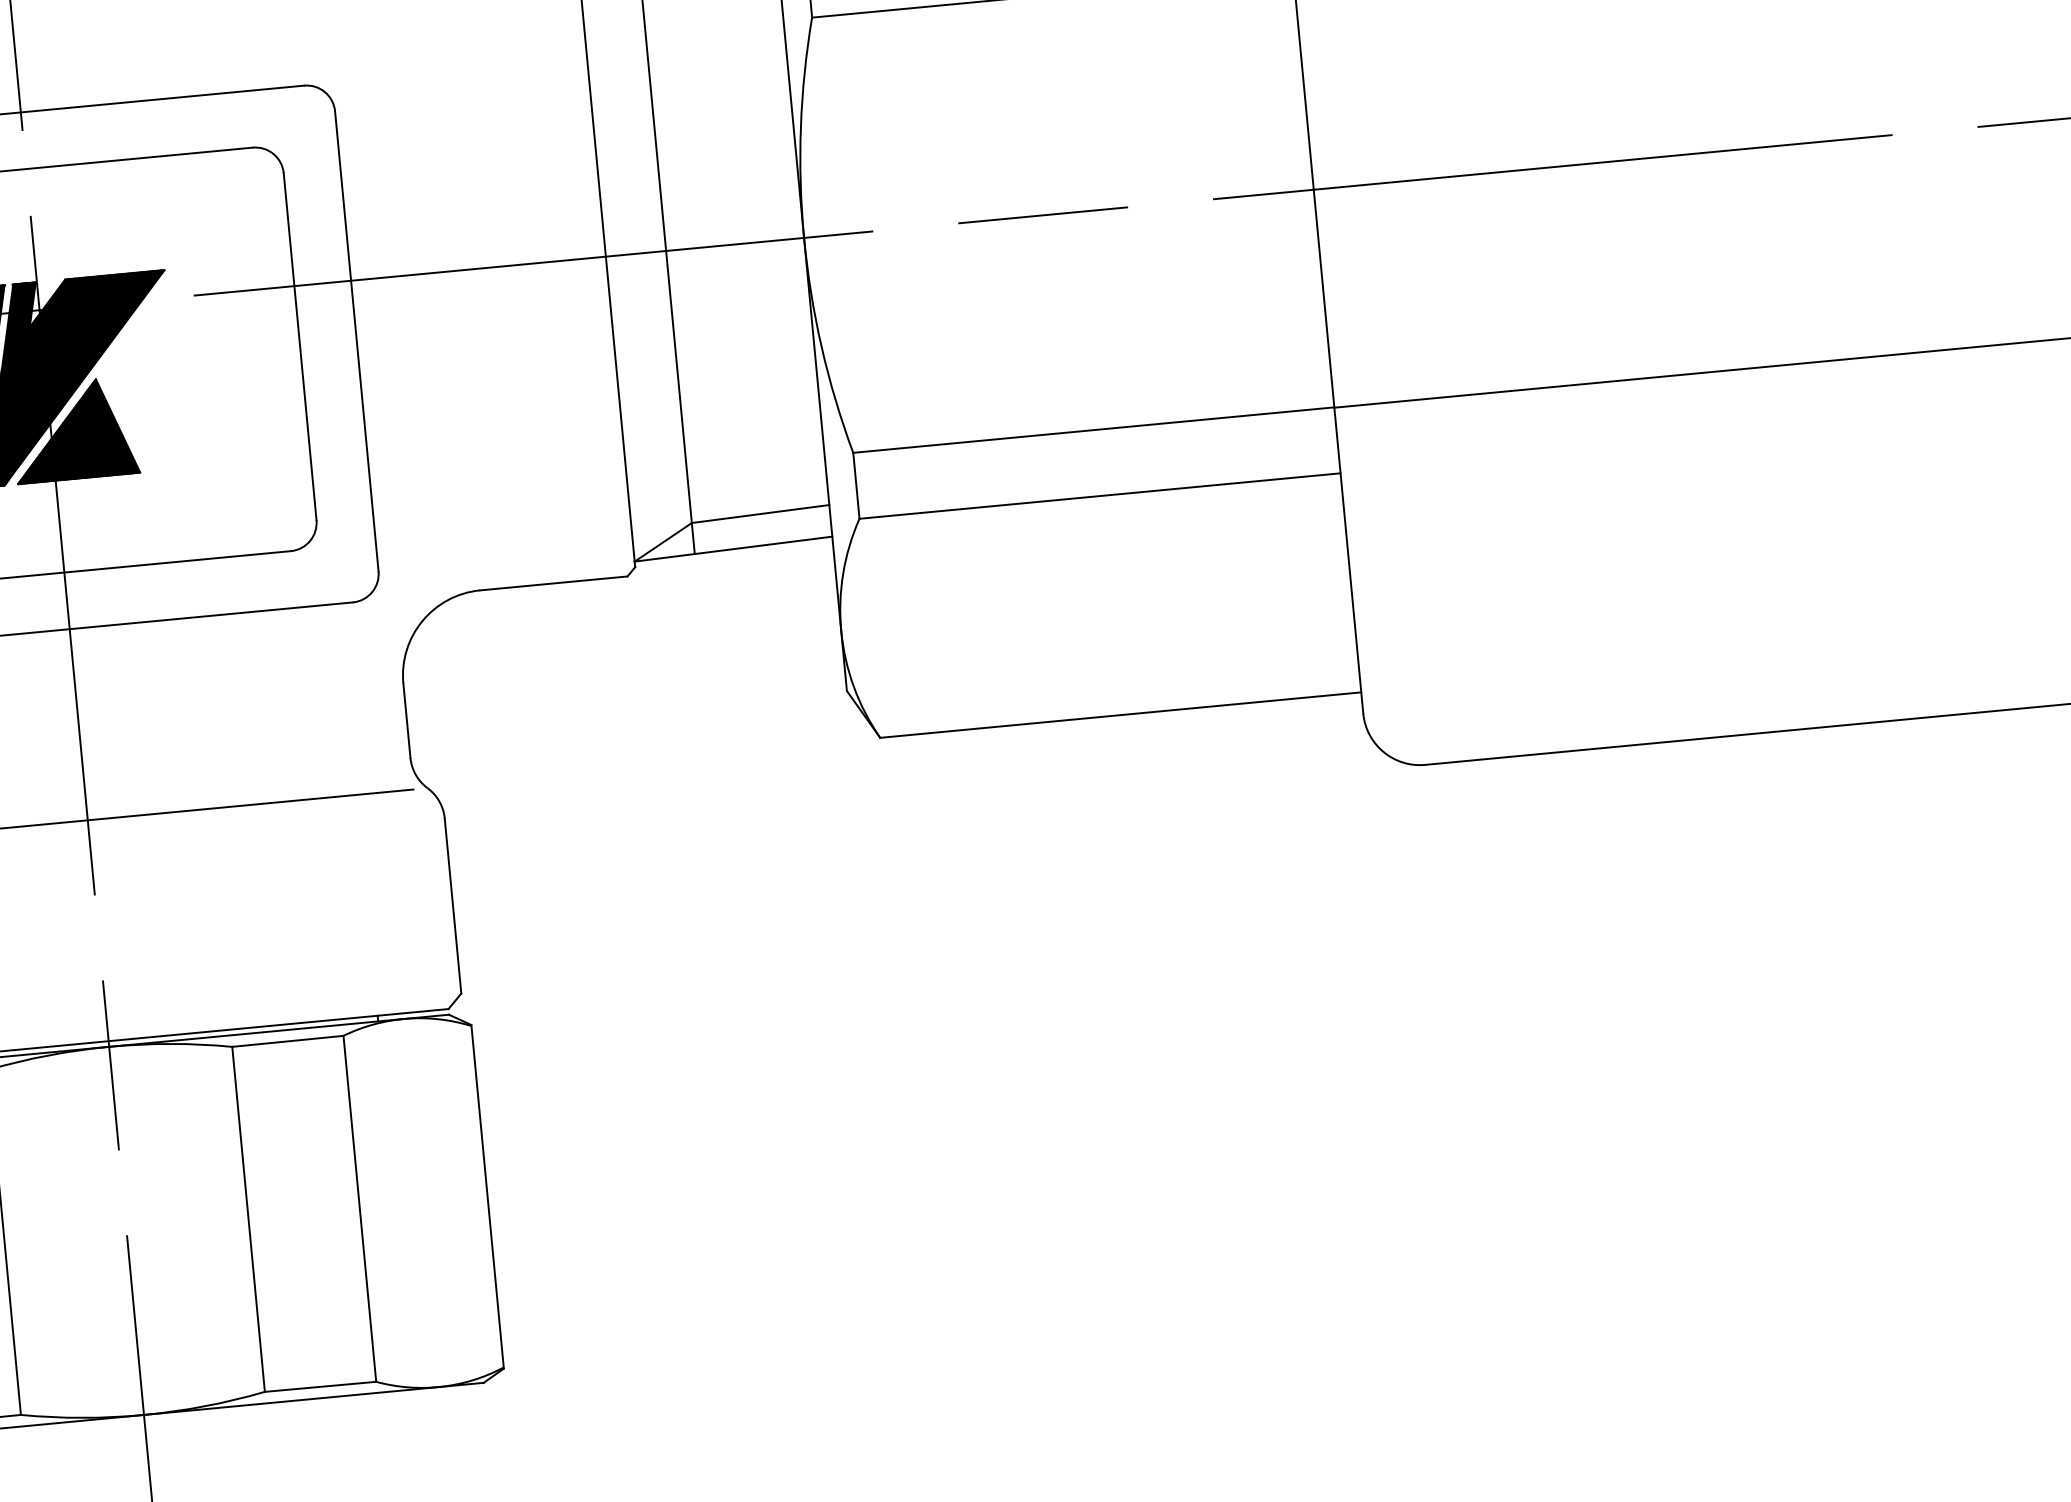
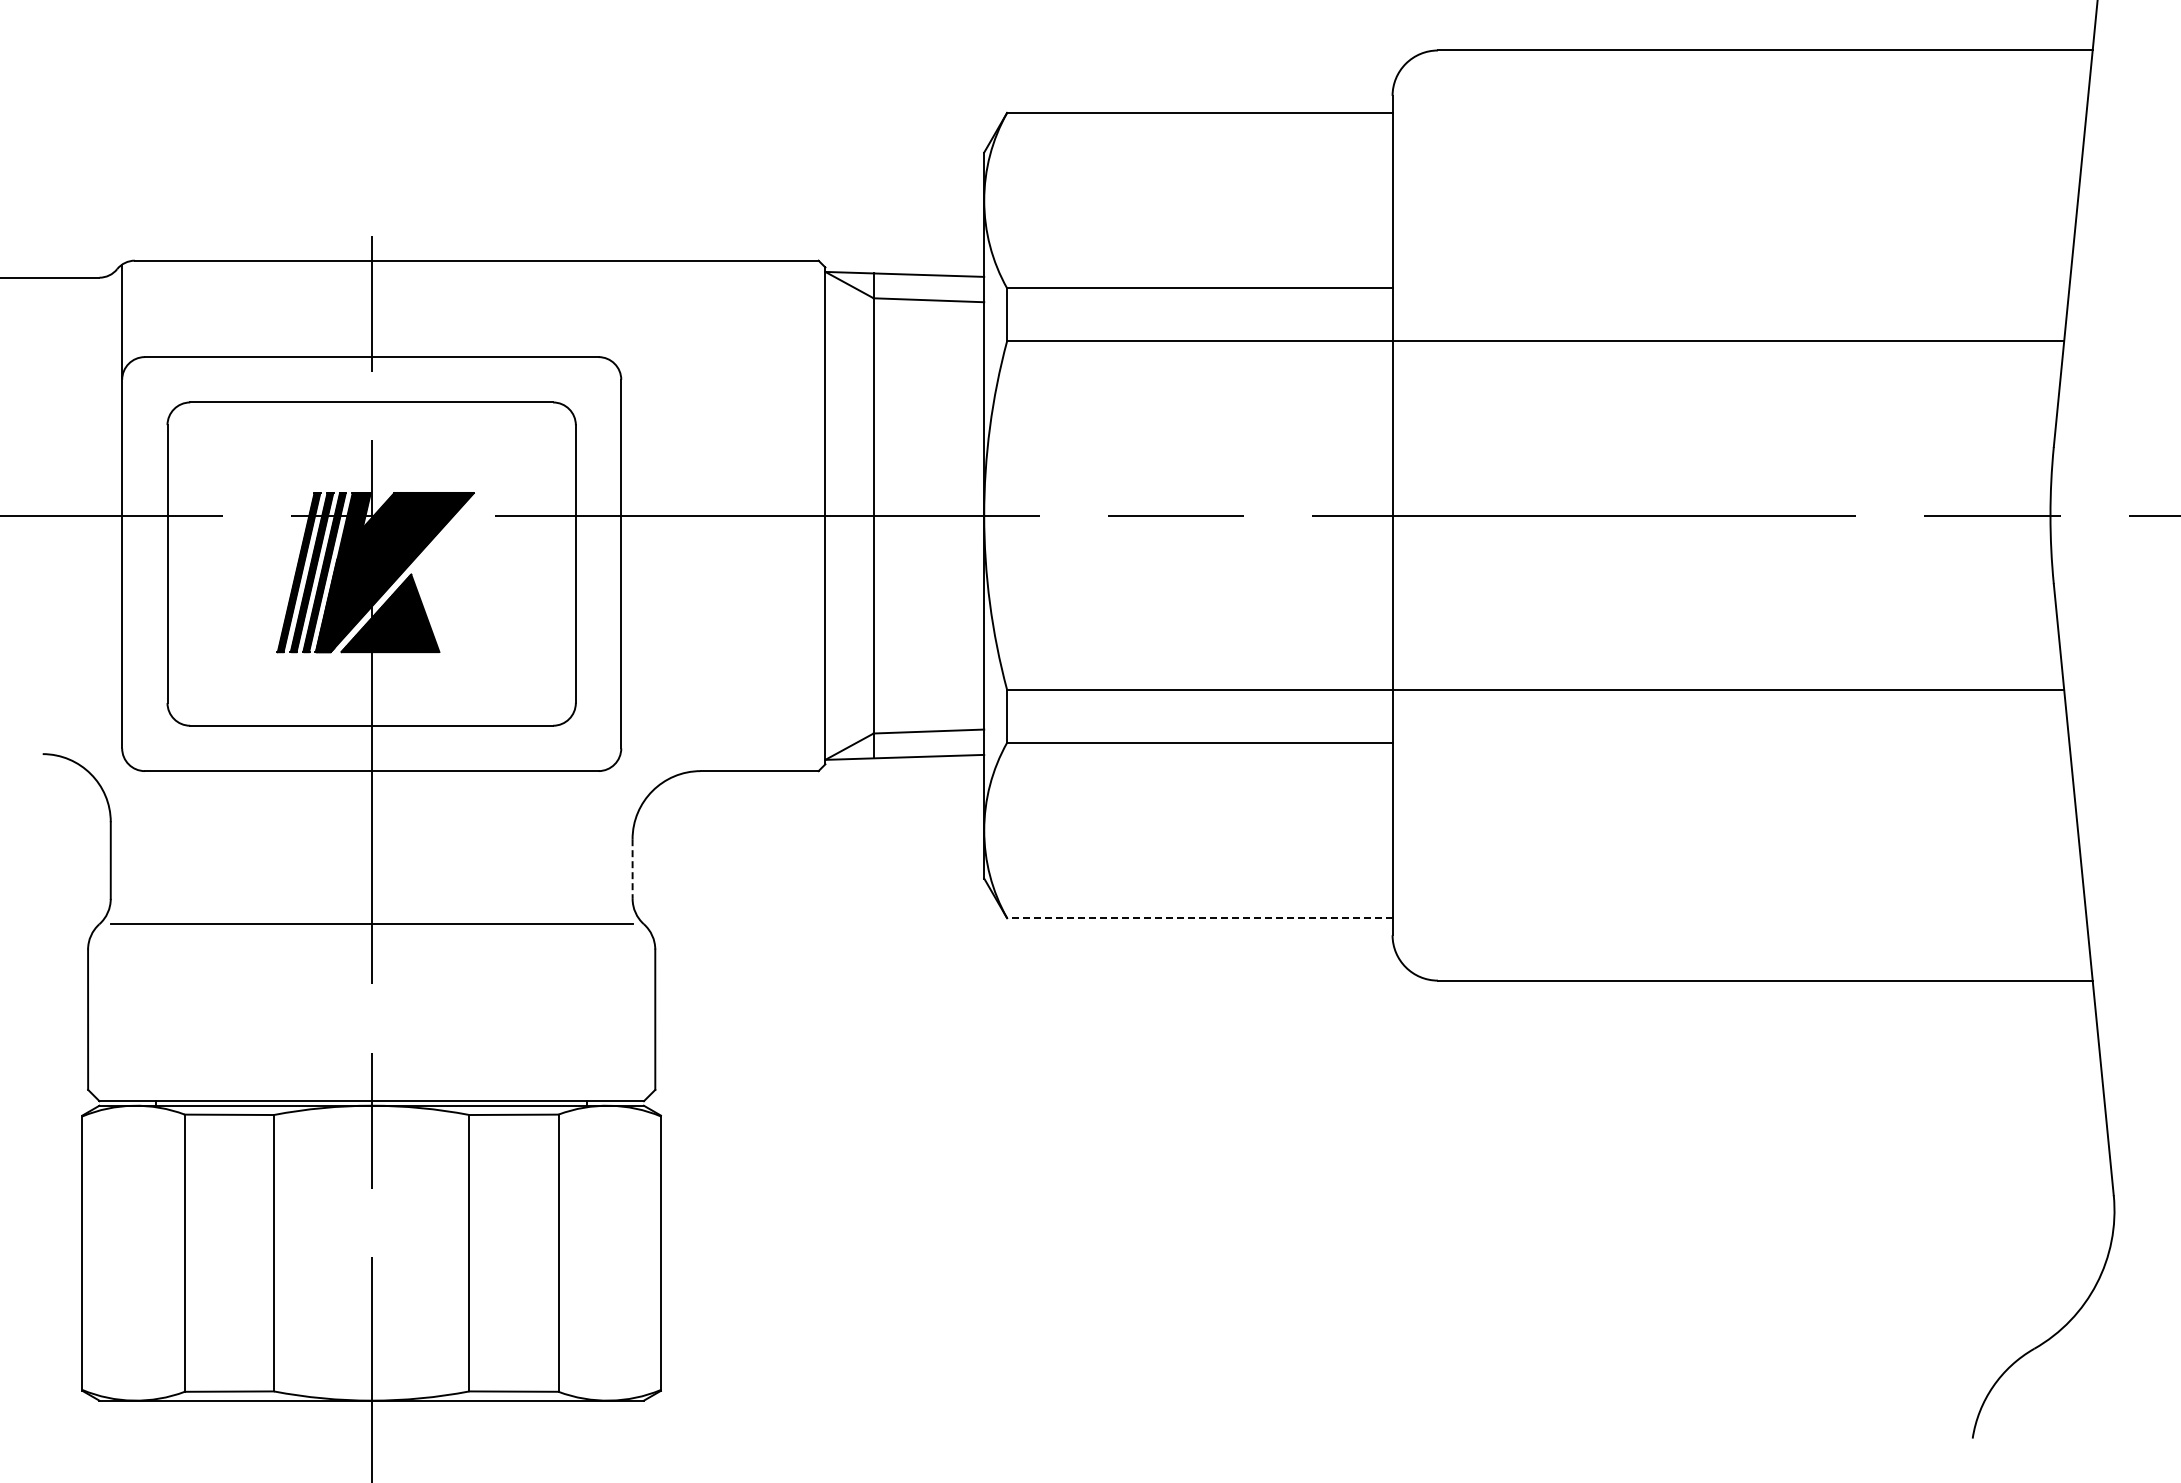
line: (1120, 715) -> (1199, 918), solid -> dashed
line: (406, 721) -> (632, 869), solid -> dashed

